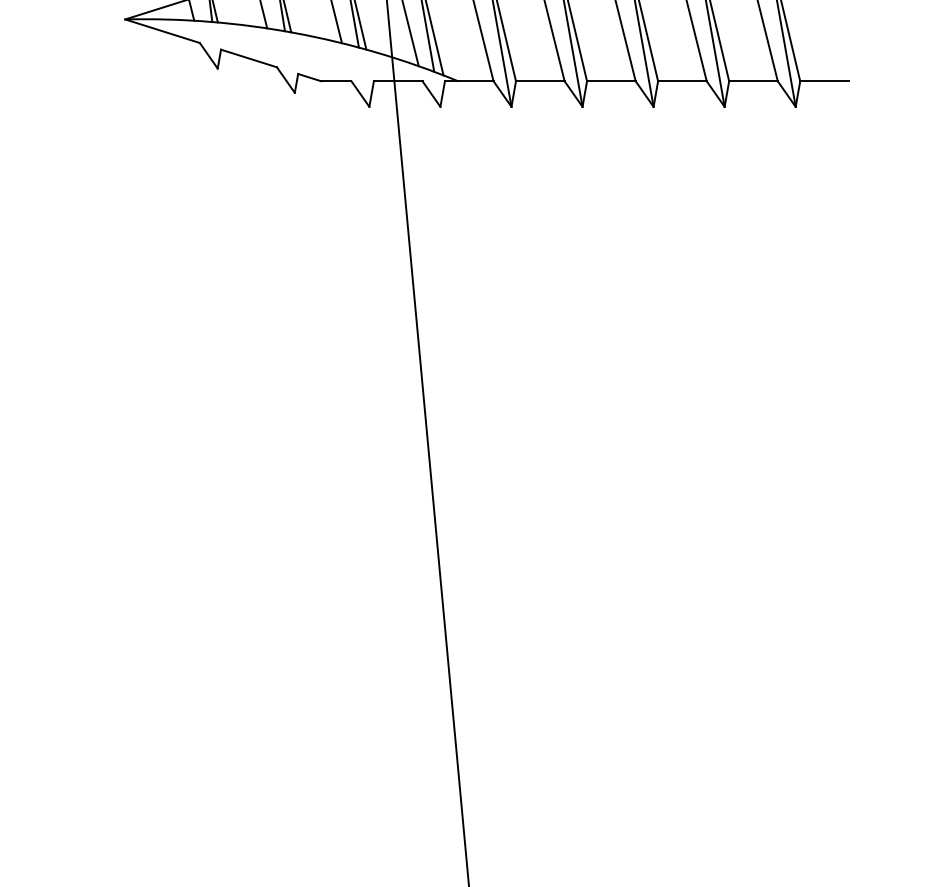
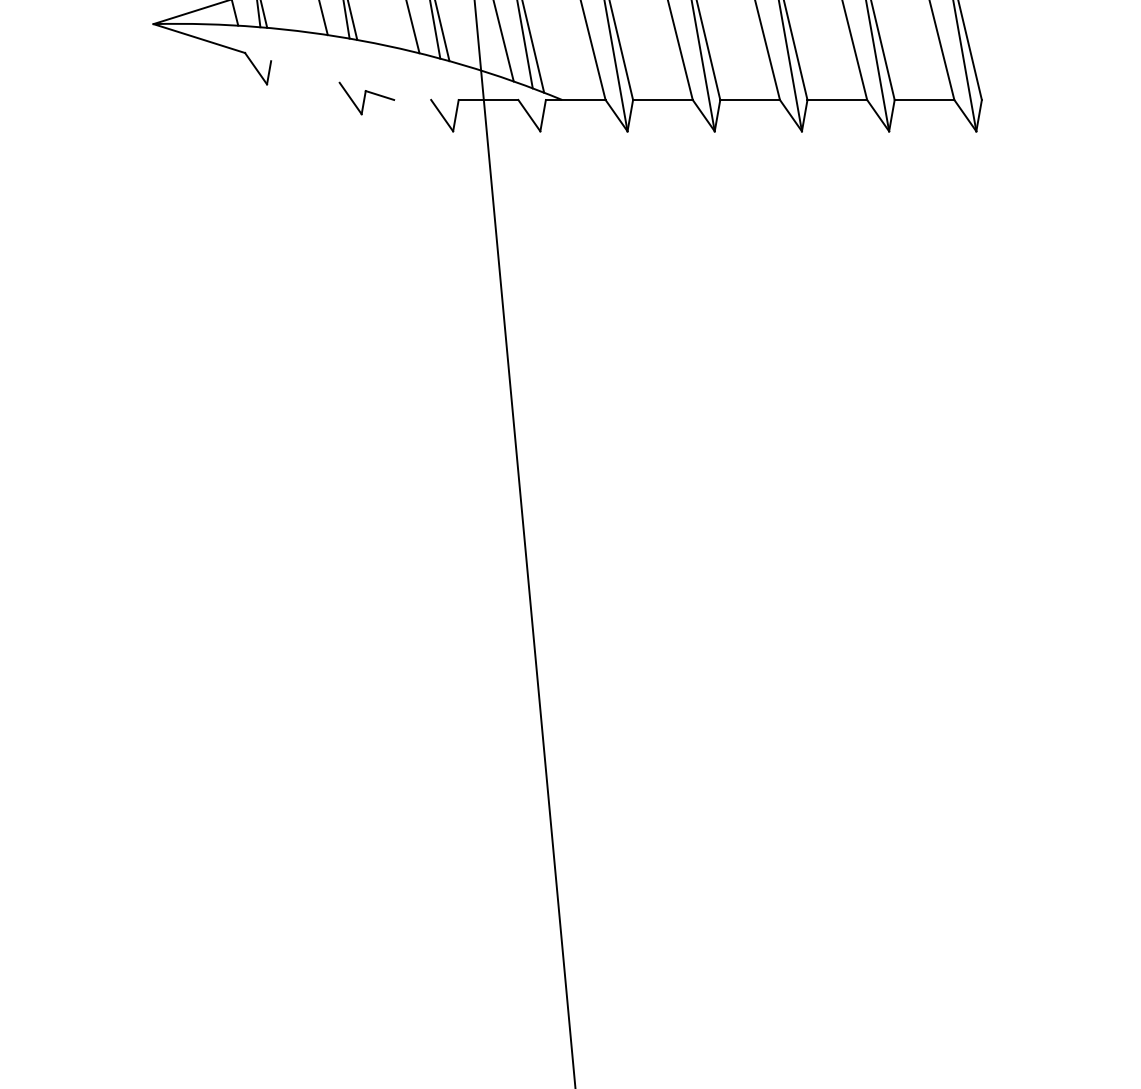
line: (248, 58) -> (304, 72), removed
line: (336, 81) -> (412, 100), removed
line: (824, 81) -> (1011, 100), removed

